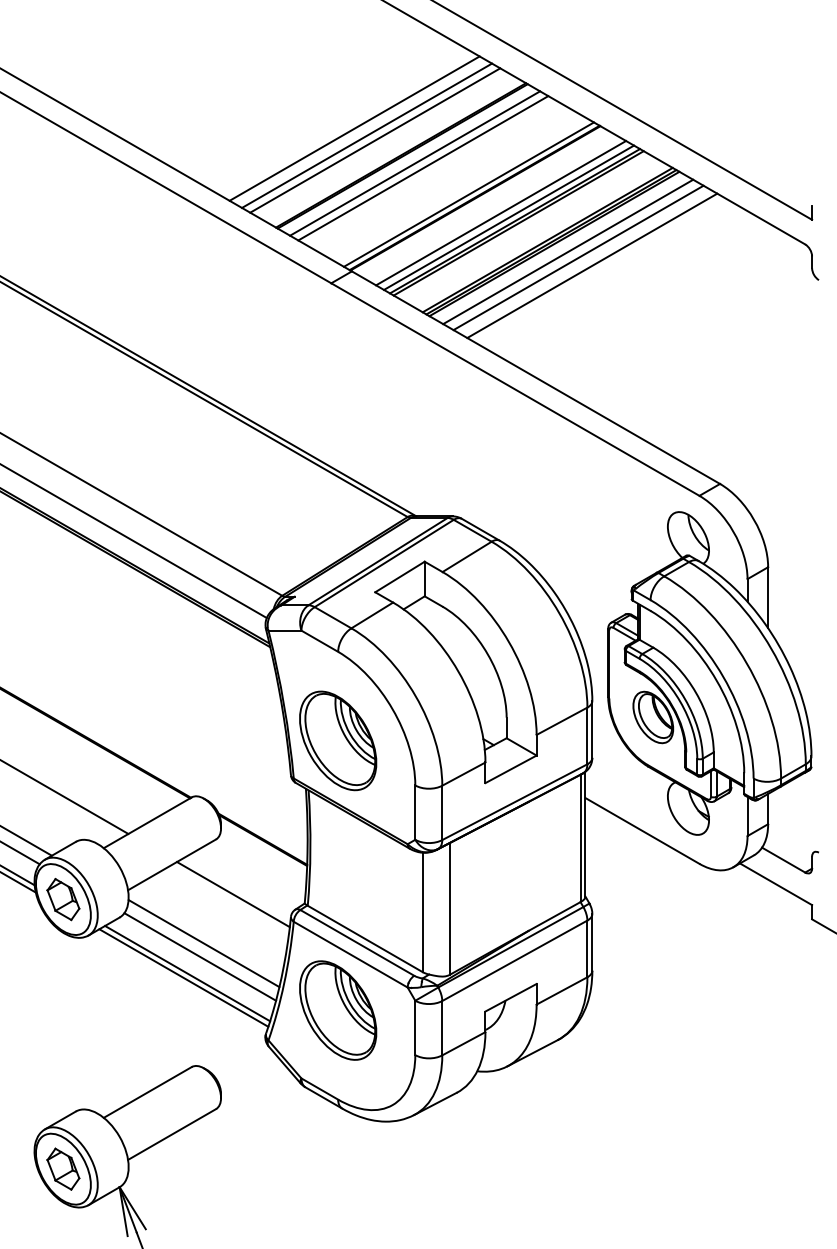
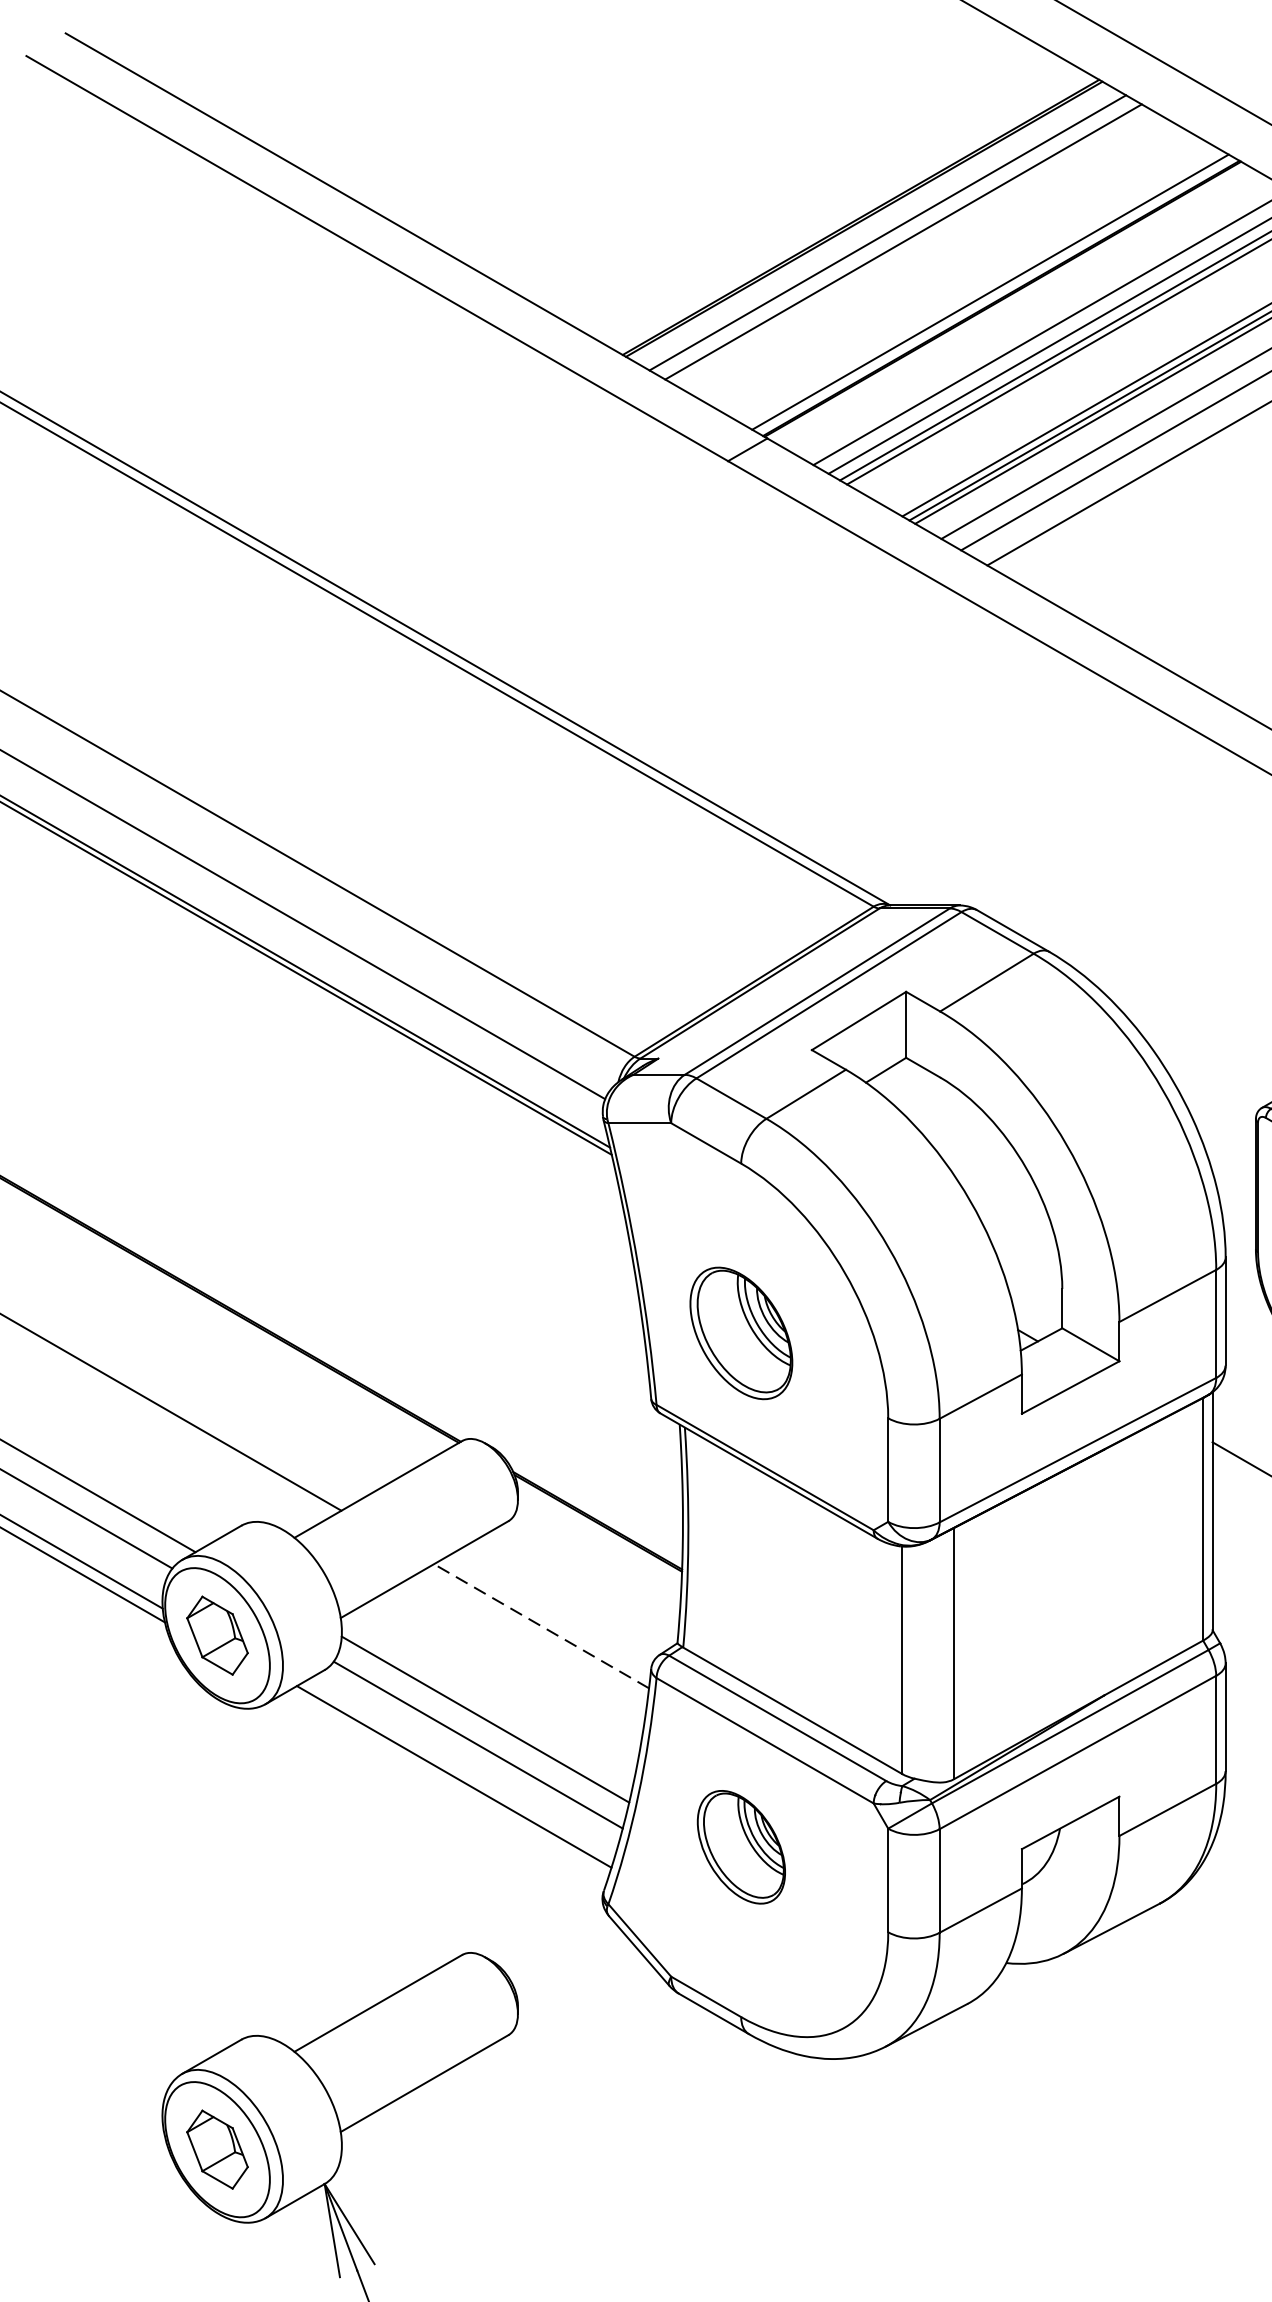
line: (354, 128) -> (772, 166), removed
line: (367, 135) -> (797, 179), removed
line: (375, 140) -> (812, 188), removed
part: (338, 740) -> (741, 1332), size x0.7
line: (233, 894) -> (541, 1626), solid -> dashed
line: (183, 977) -> (446, 1784), removed
part: (338, 1010) -> (741, 1847), size x0.6

